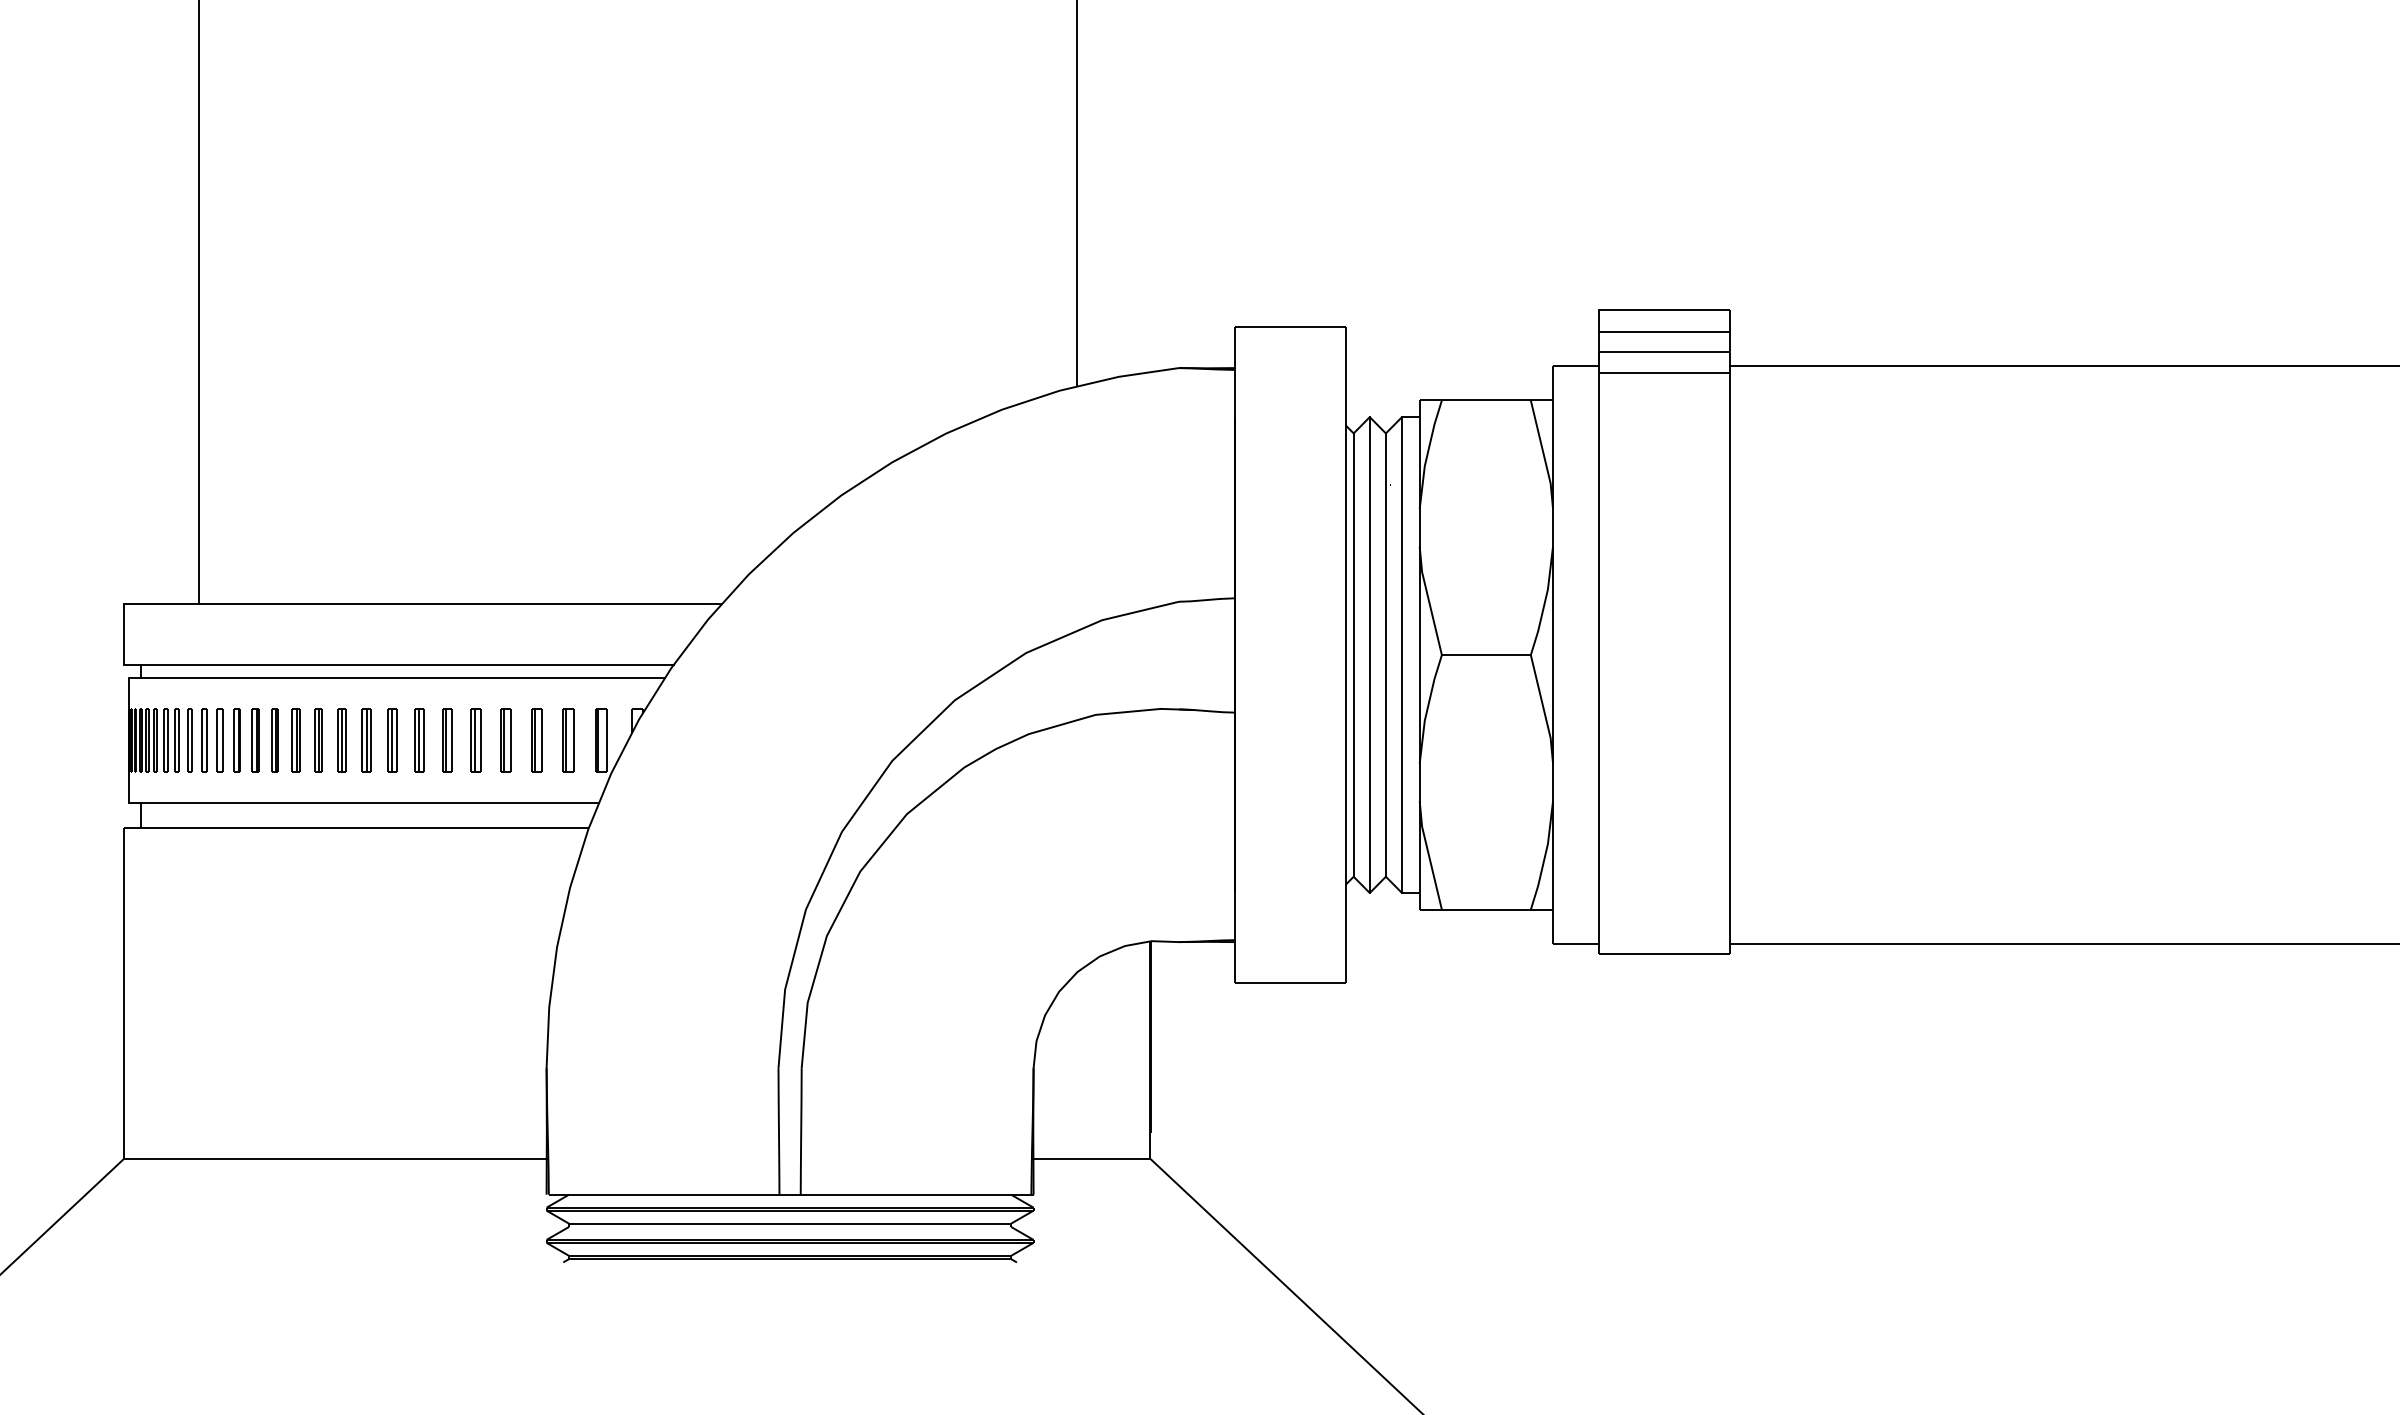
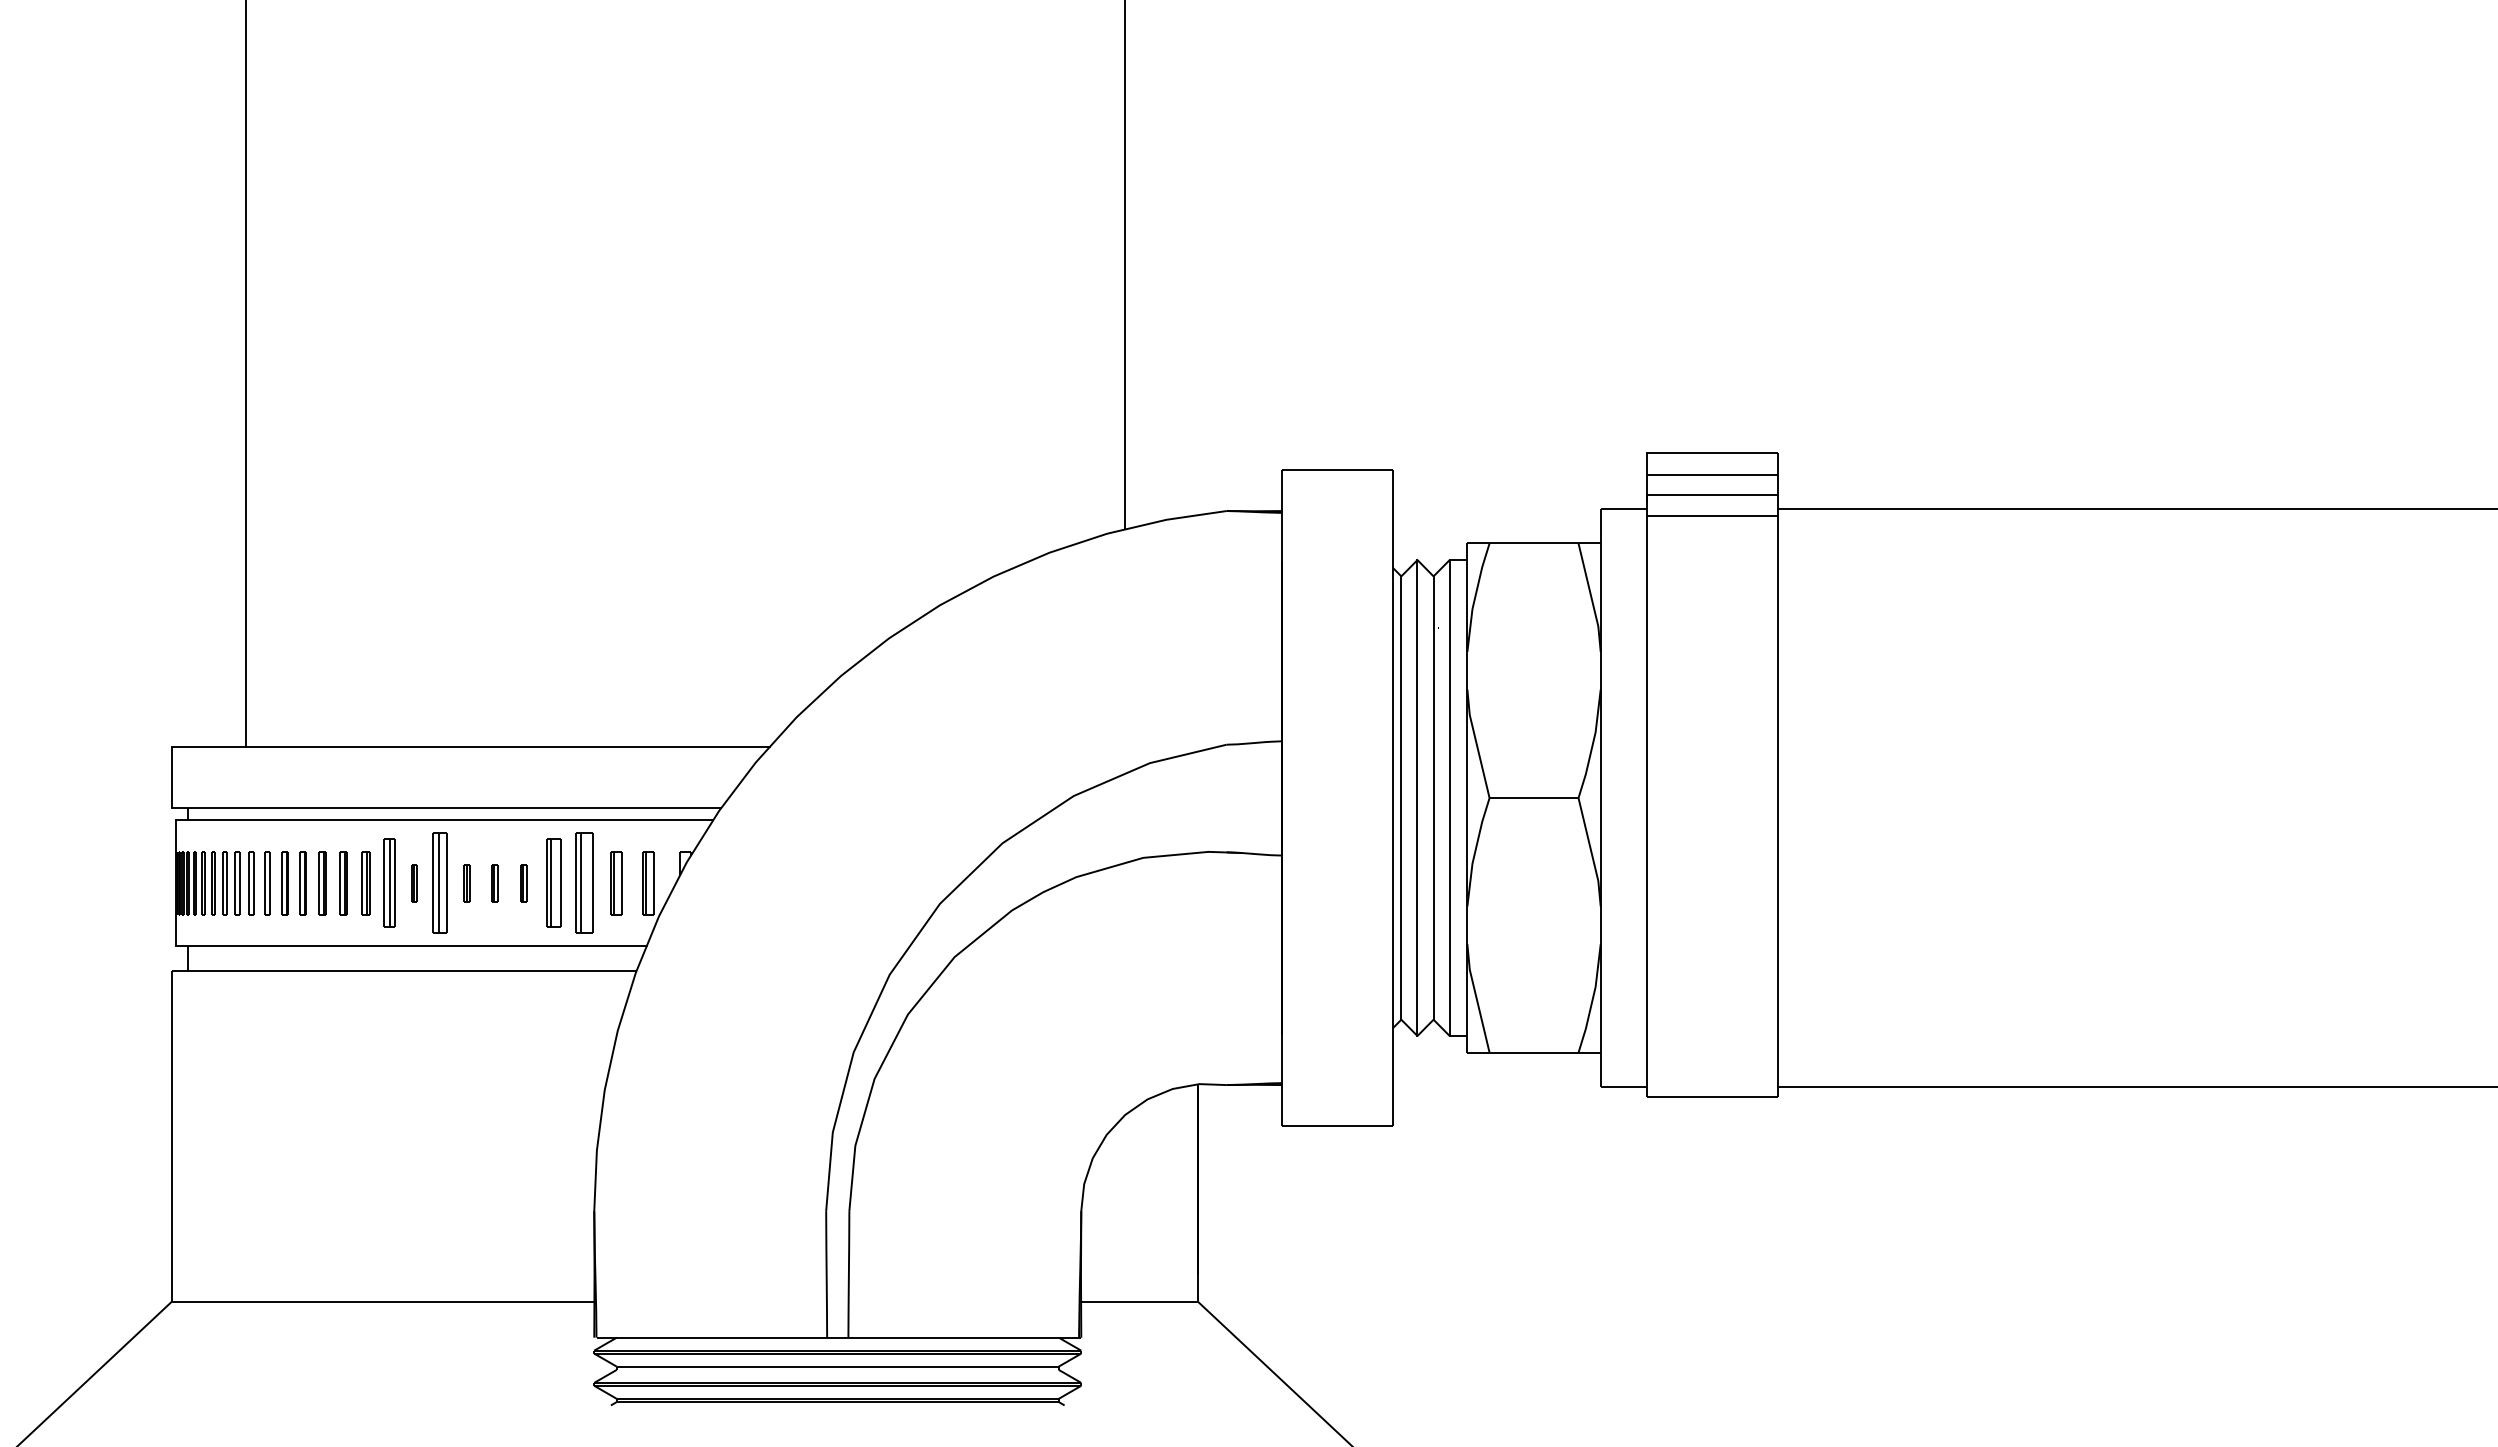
part: (341, 740) -> (389, 883), size x1.4
part: (366, 740) -> (414, 883), size x0.6
part: (392, 740) -> (440, 883), size x1.6
part: (418, 740) -> (466, 883), size x0.6
part: (446, 740) -> (494, 883), size x0.6
part: (475, 740) -> (523, 883), size x0.6
part: (505, 740) -> (553, 883), size x1.4
part: (536, 740) -> (584, 883), size x1.6

